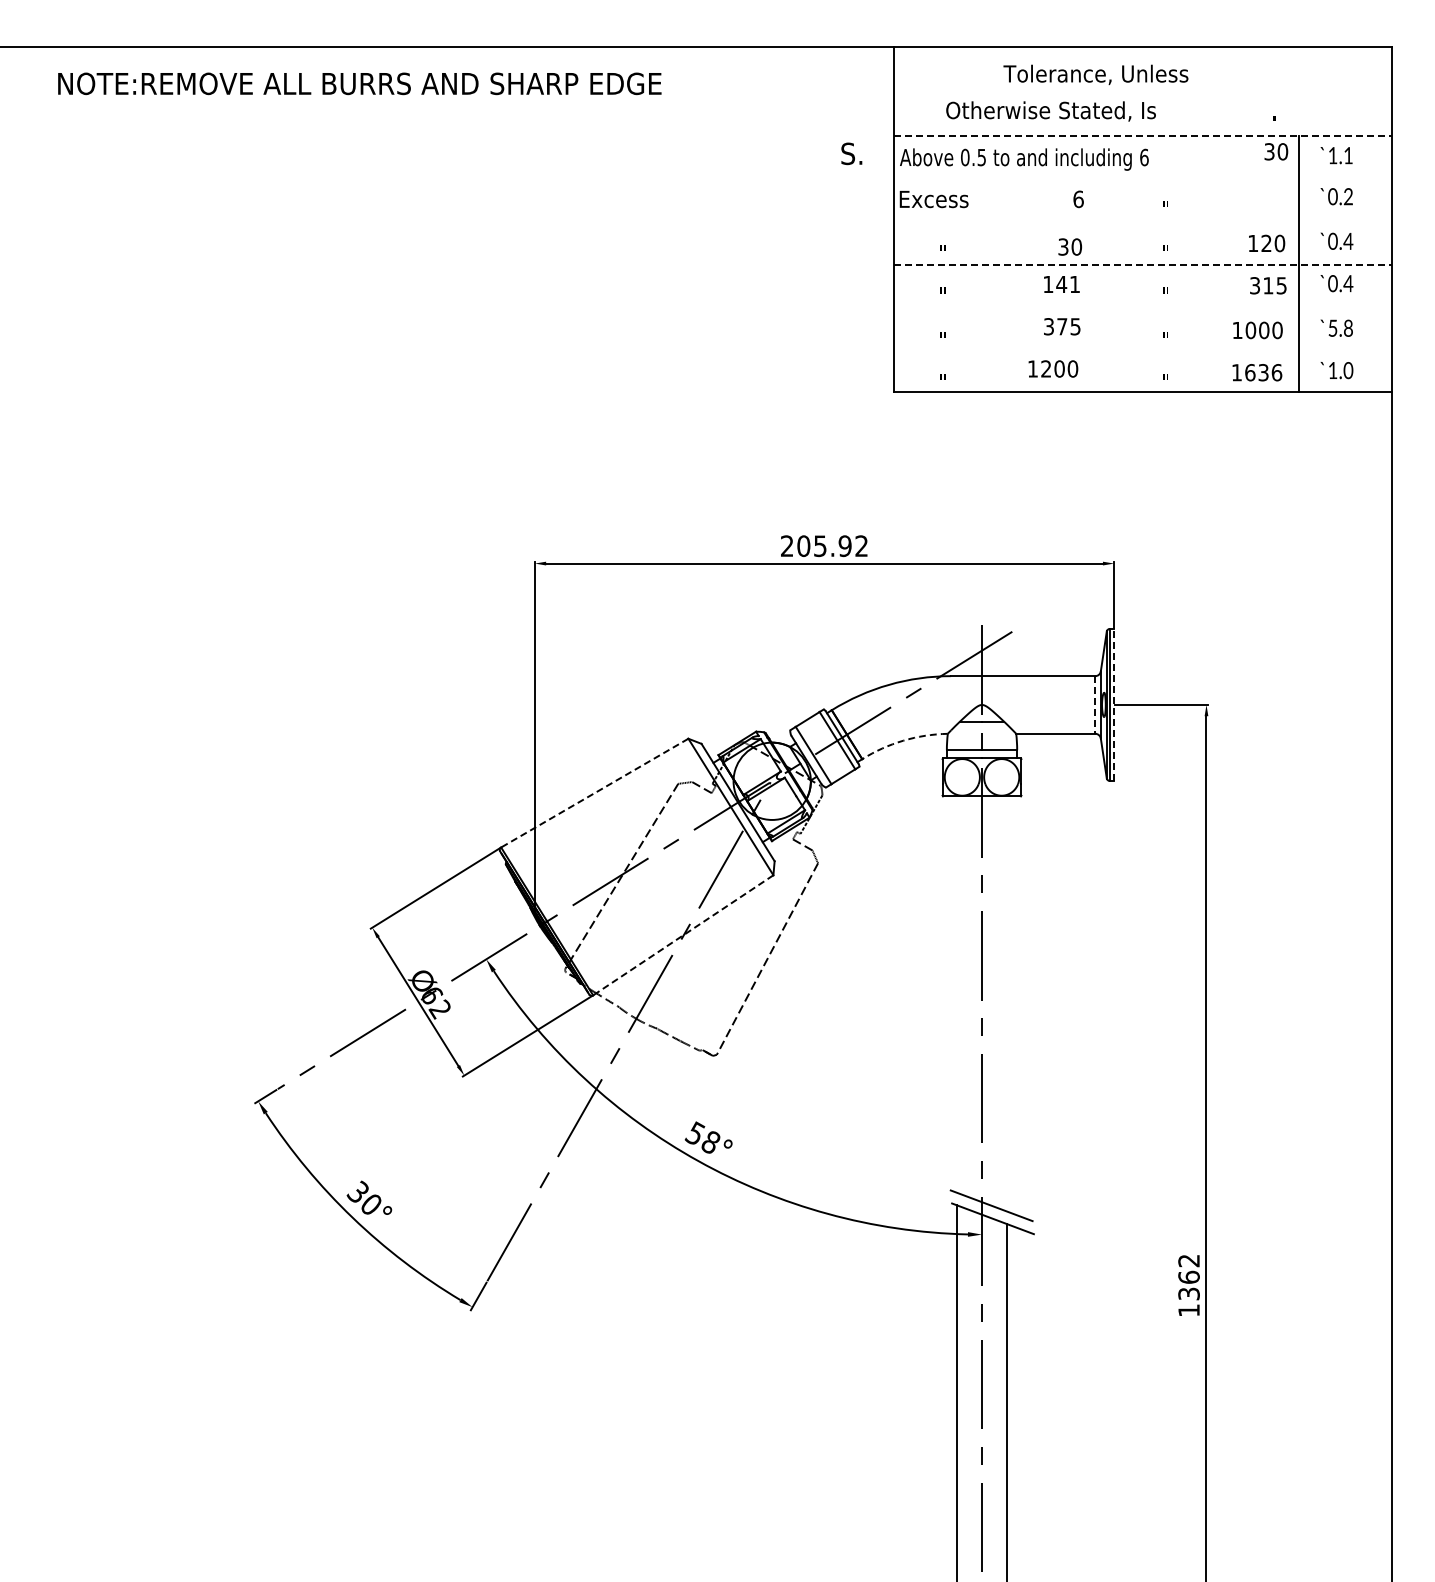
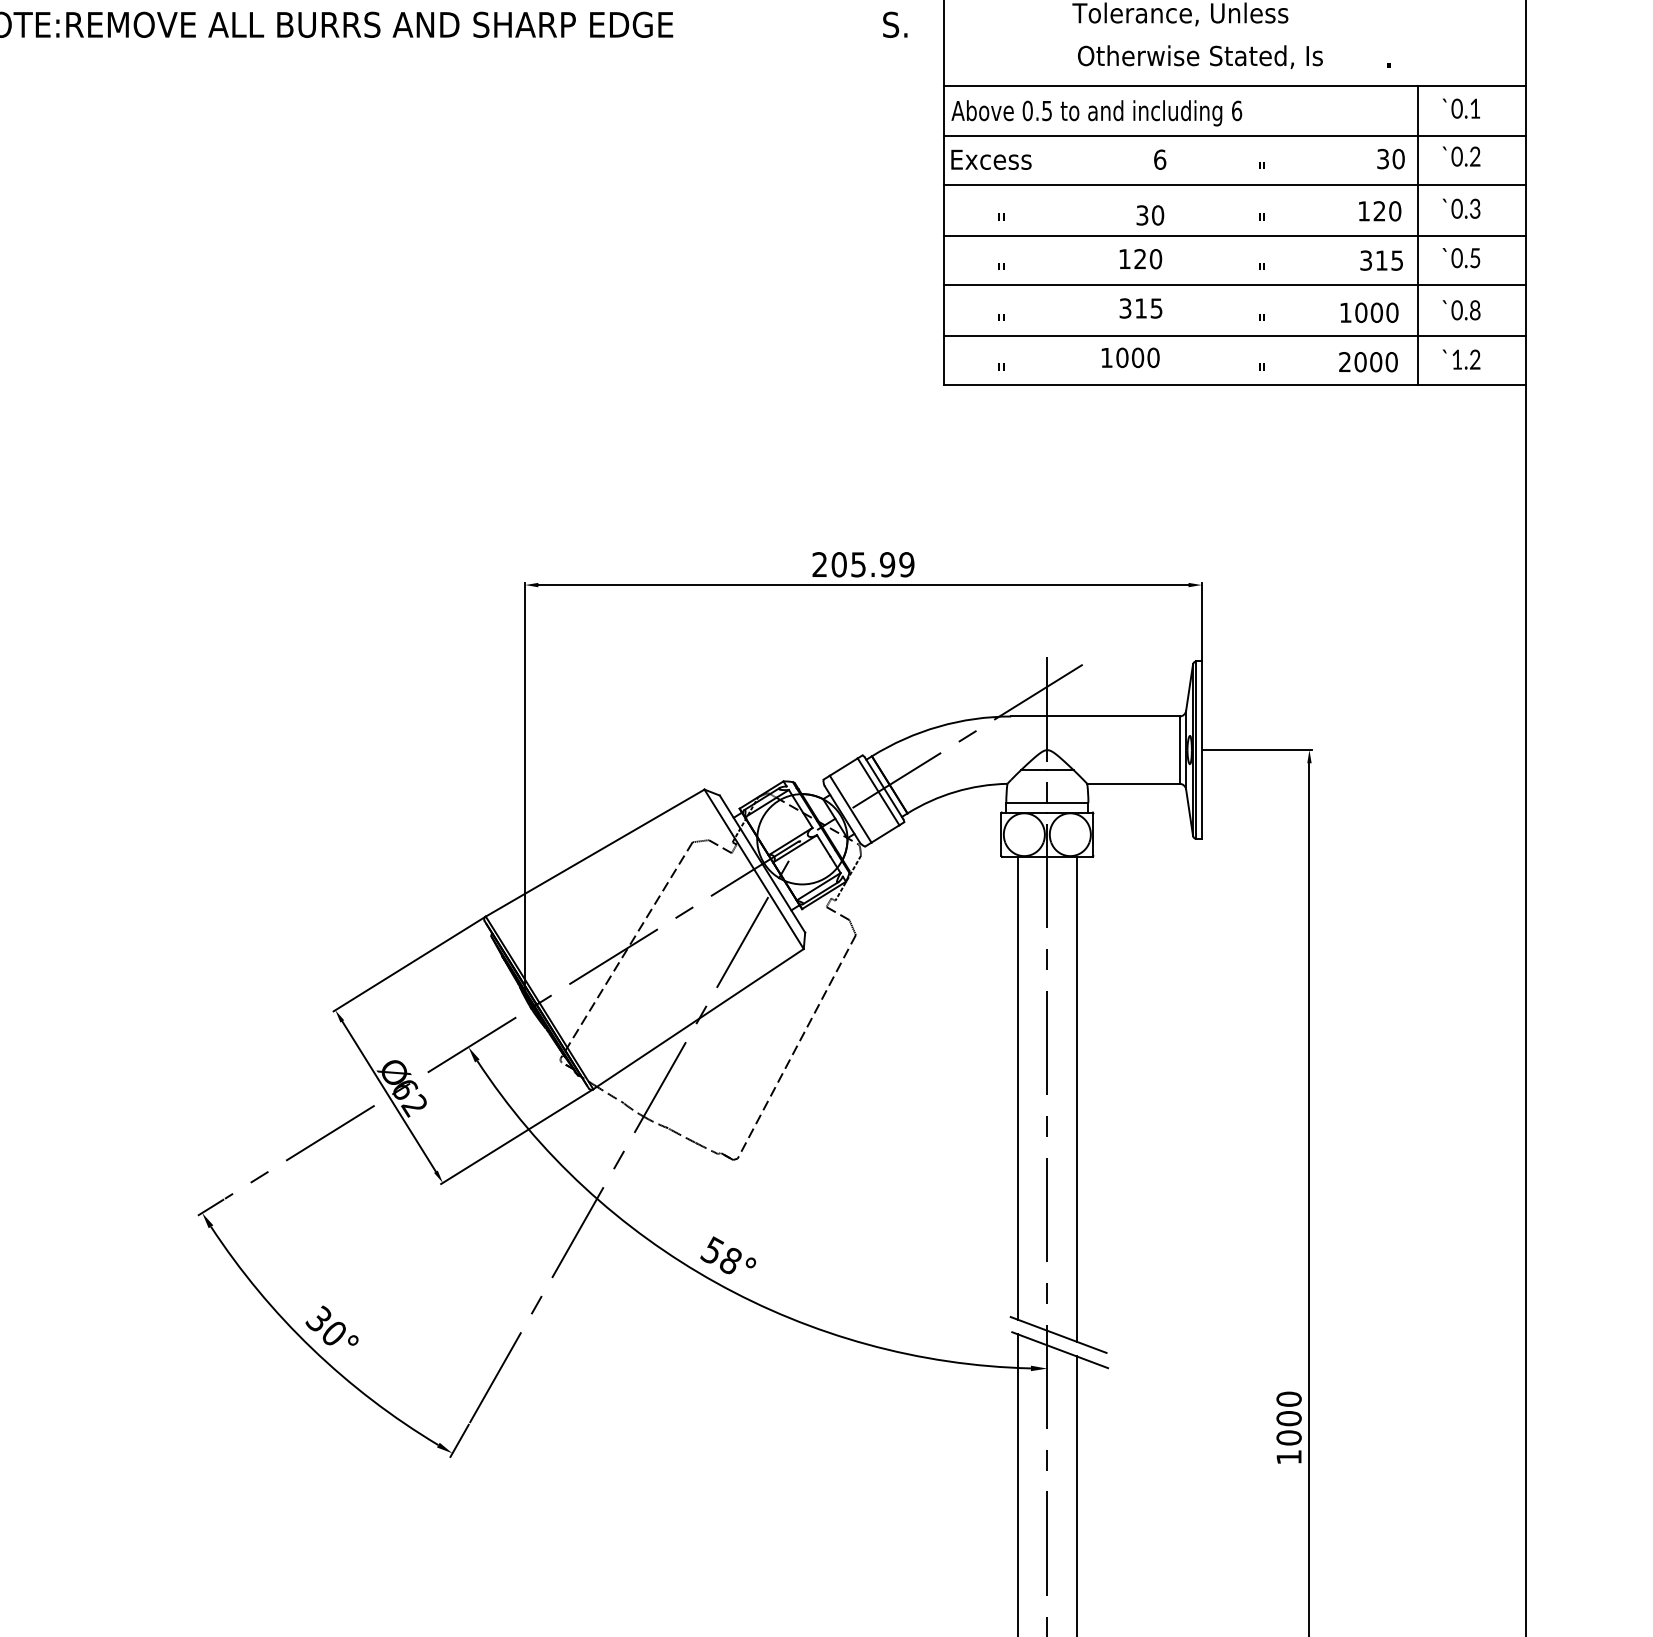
text: (1050, 111) -> (1199, 57), moved
line: (1143, 135) -> (1235, 85), dashed -> solid
text: (1276, 151) -> (1391, 158), moved
text: (851, 153) -> (894, 24), moved
text: (1332, 155) -> (1456, 108), 1.1 -> 0.1
line: (1142, 179) -> (1234, 136), added
line: (1142, 221) -> (1234, 185), added
text: (1348, 240) -> (1475, 207), 0.4 -> 0.3
line: (1143, 264) -> (1235, 235), dashed -> solid
text: (1348, 283) -> (1475, 258), 0.4 -> 0.5
text: (1068, 284) -> (1148, 259), 141 -> 120
line: (1142, 306) -> (1234, 284), added
text: (1062, 326) -> (1141, 308), 375 -> 315
text: (1332, 327) -> (1456, 309), 5.8 -> 0.8
line: (1142, 350) -> (1234, 336), added
text: (1046, 368) -> (1122, 357), 1200 -> 1000
text: (1348, 370) -> (1475, 359), 1.0 -> 1.2
text: (1256, 372) -> (1367, 361), 1636 -> 2000
text: (861, 546) -> (906, 565), 205.92 -> 205.99
line: (1095, 704) -> (1179, 749), dashed -> solid
line: (1114, 704) -> (1202, 749), dashed -> solid
arc: (903, 740) -> (955, 791), dashed -> solid
line: (594, 793) -> (594, 853), dashed -> solid
line: (682, 935) -> (697, 1019), dashed -> solid
line: (956, 994) -> (1017, 1088), added
line: (1007, 1003) -> (1077, 1098), added
text: (1188, 1277) -> (1288, 1418), 1362 -> 1000

